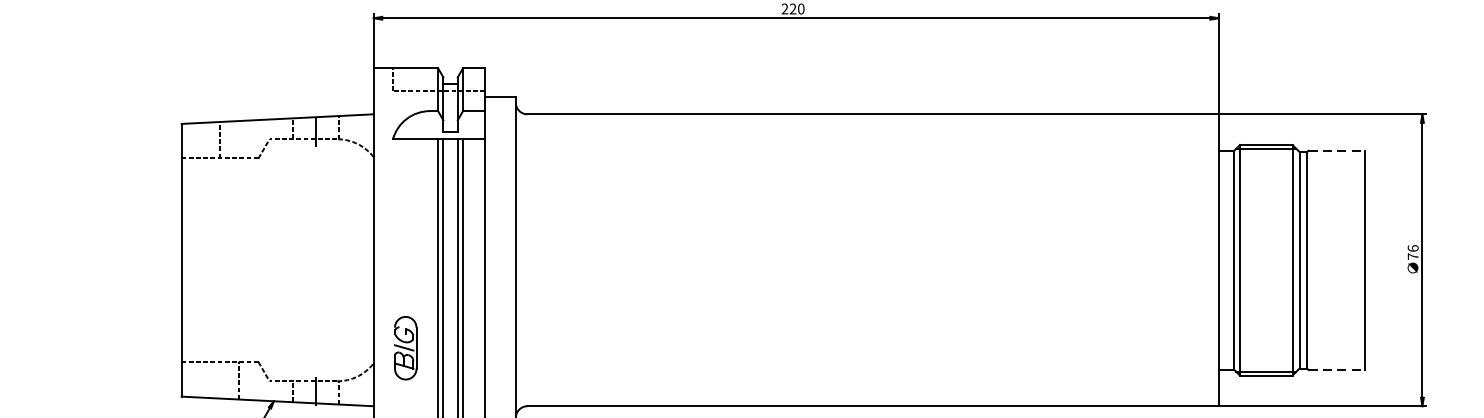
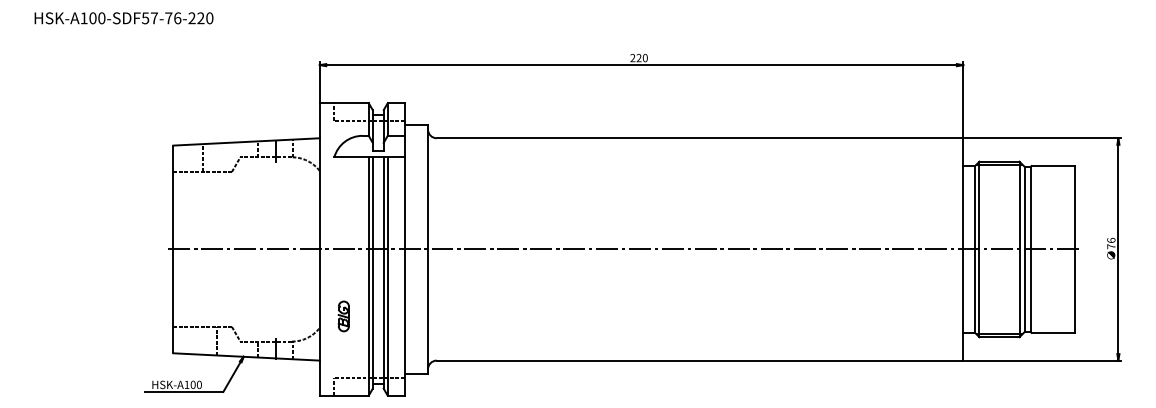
line: (1337, 151) -> (1053, 166), dashed -> solid
line: (772, 260) -> (623, 249), added
part: (404, 348) -> (343, 316), size x0.62
line: (1337, 369) -> (1053, 332), dashed -> solid

